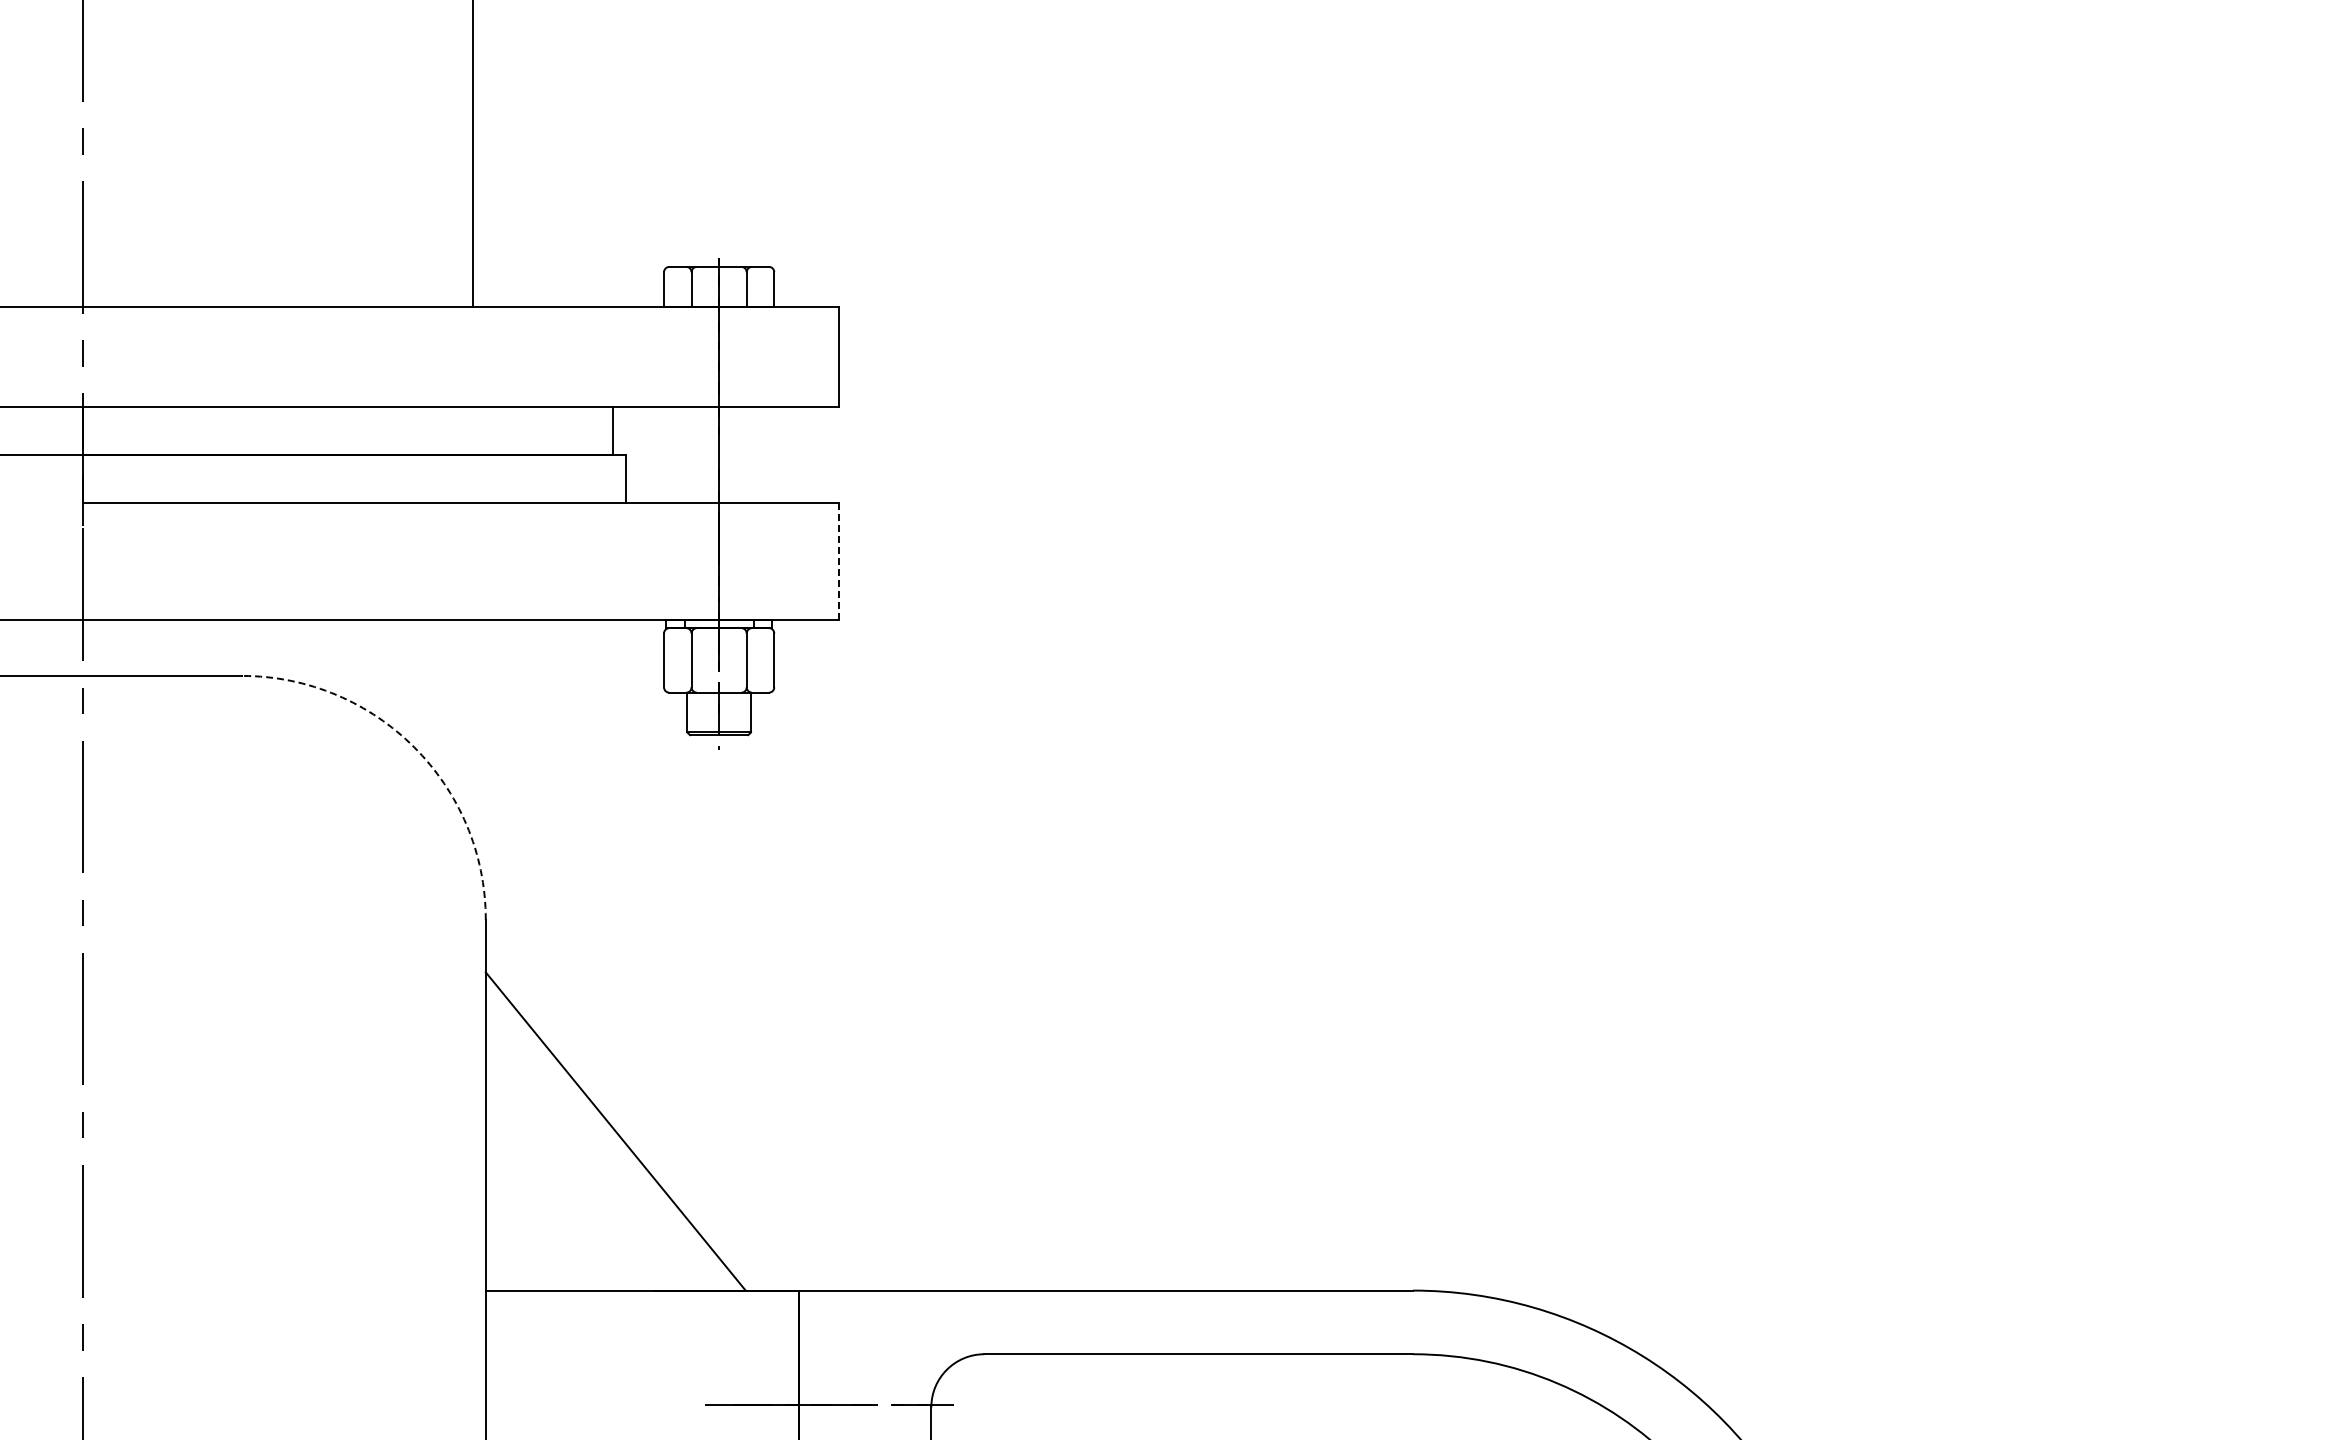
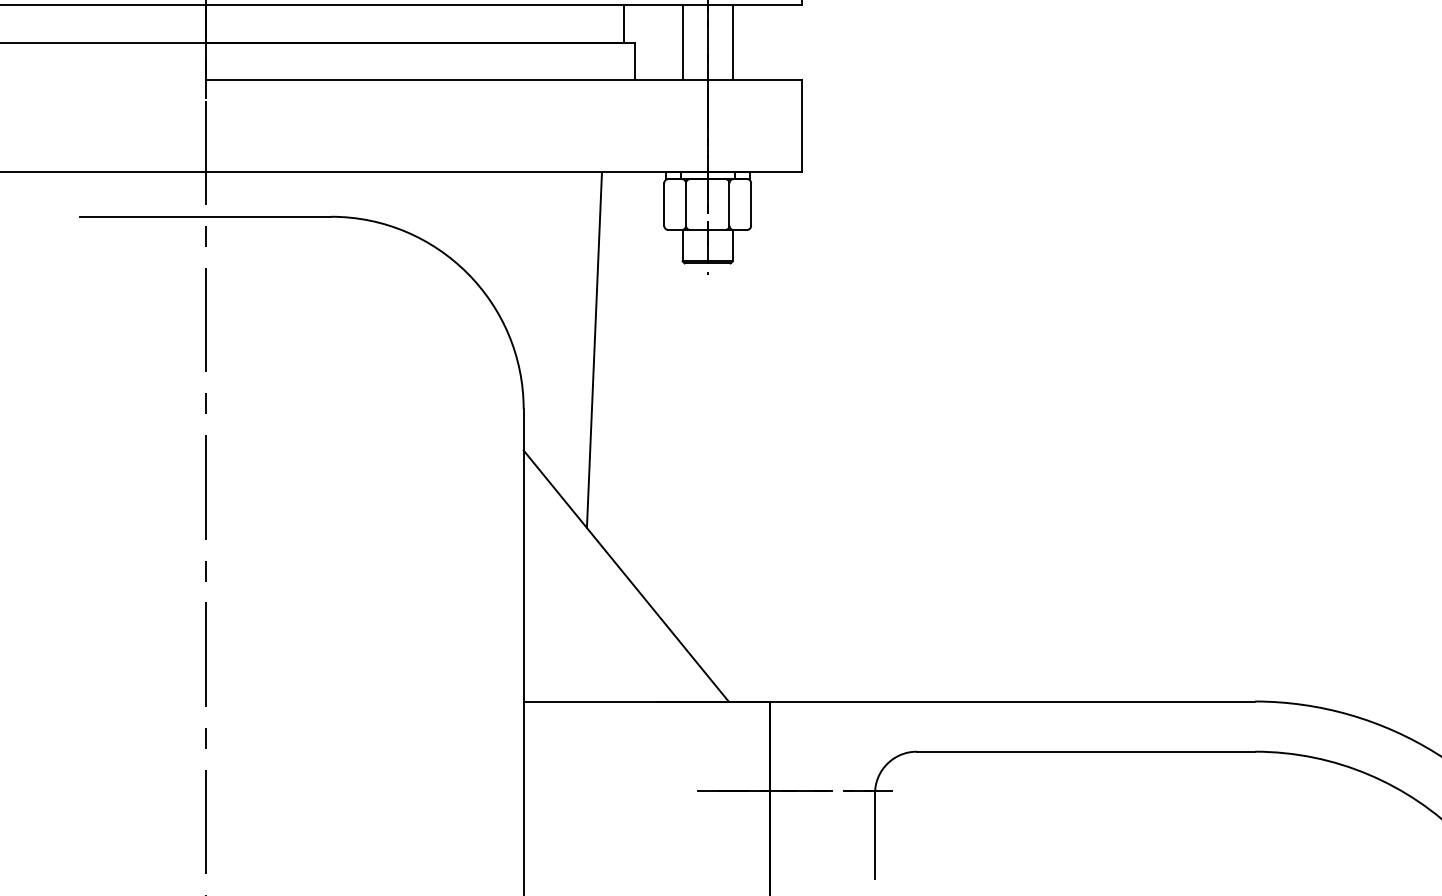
line: (687, 454) -> (682, 42), added
line: (751, 454) -> (733, 42), added
line: (838, 561) -> (801, 126), dashed -> solid
arc: (414, 747) -> (467, 273), dashed -> solid
line: (575, 844) -> (594, 349), added

